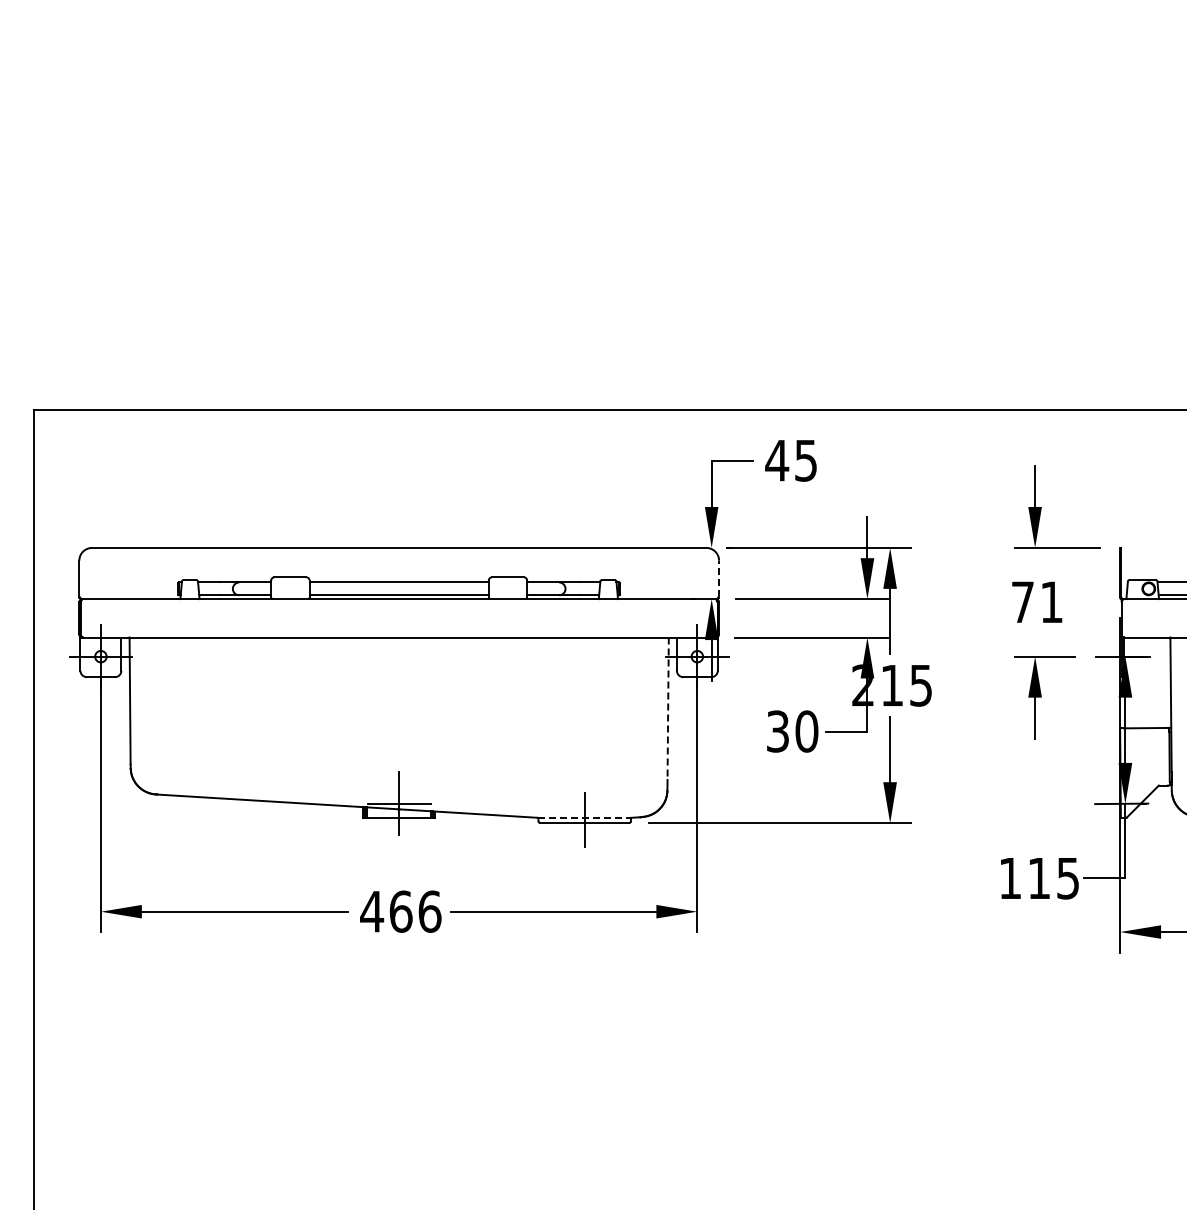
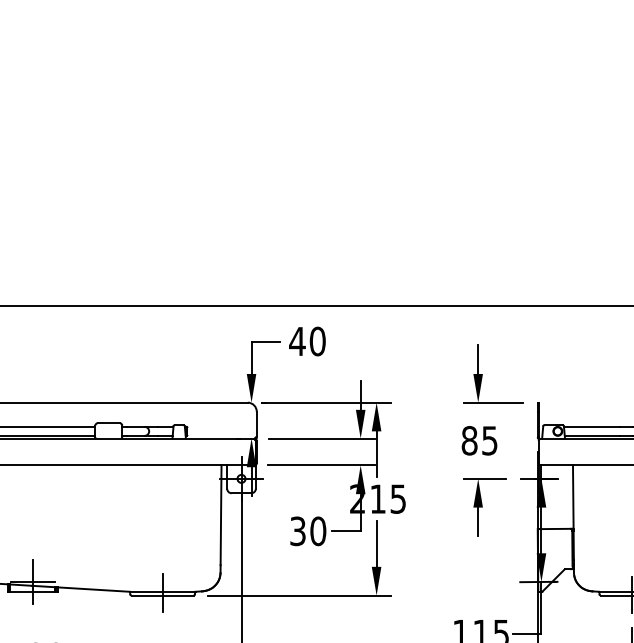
text: (805, 460) -> (317, 341), 45 -> 40
line: (719, 578) -> (257, 424), dashed -> solid
text: (1036, 602) -> (479, 440), 71 -> 85
line: (668, 709) -> (221, 515), dashed -> solid
line: (584, 817) -> (162, 591), dashed -> solid

